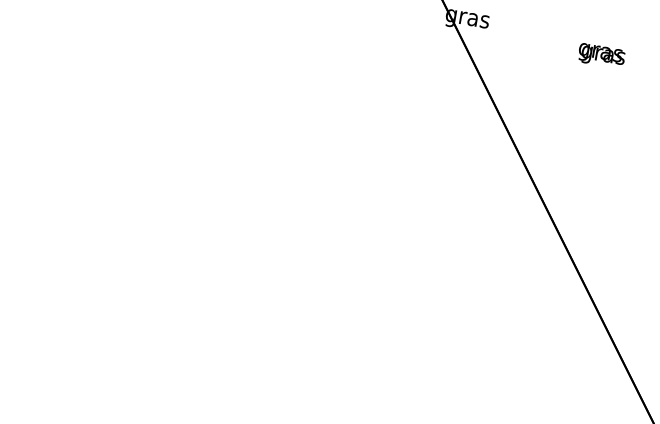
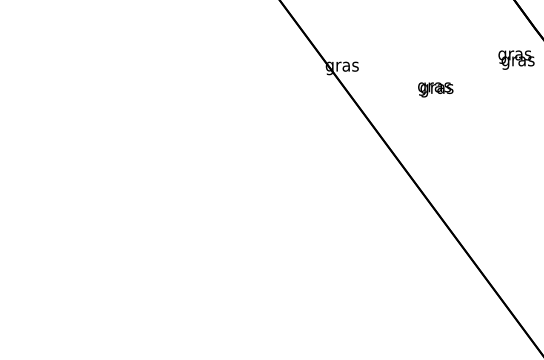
text: (601, 55) -> (435, 89), moved

